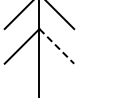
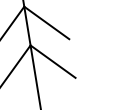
line: (56, 46) -> (52, 61), dashed -> solid

